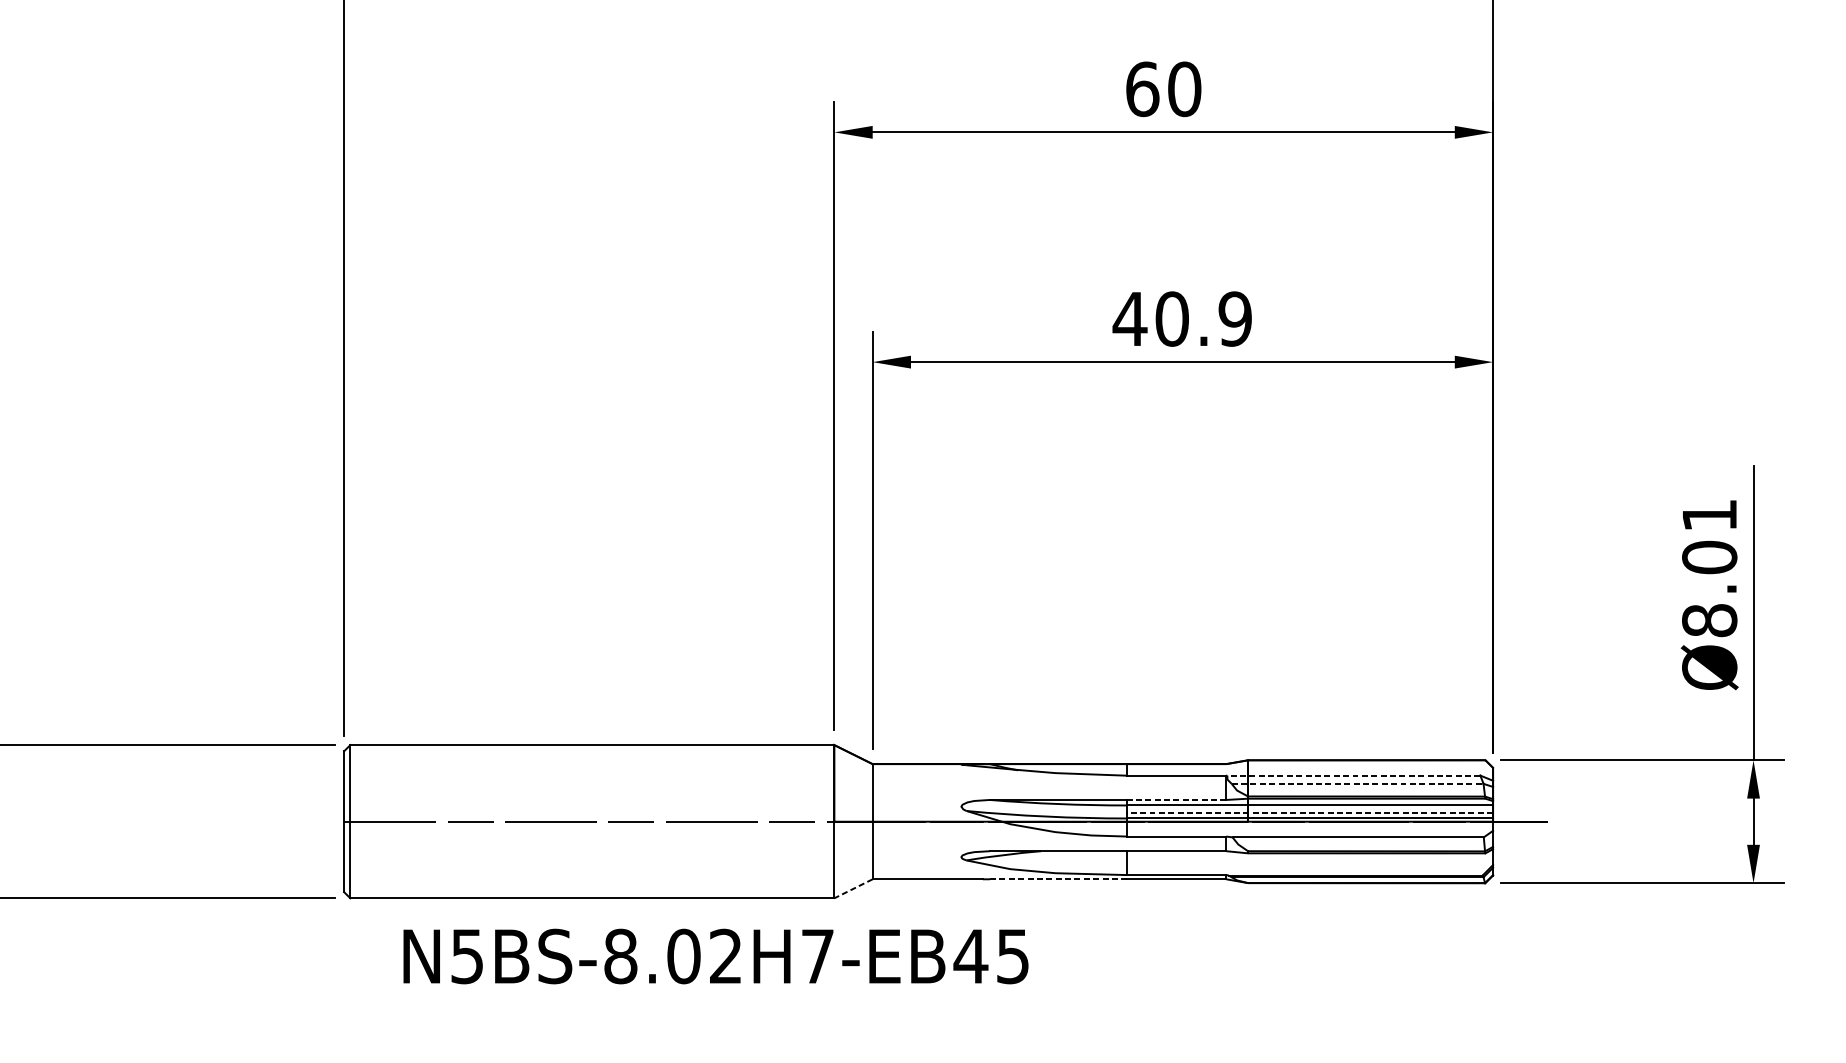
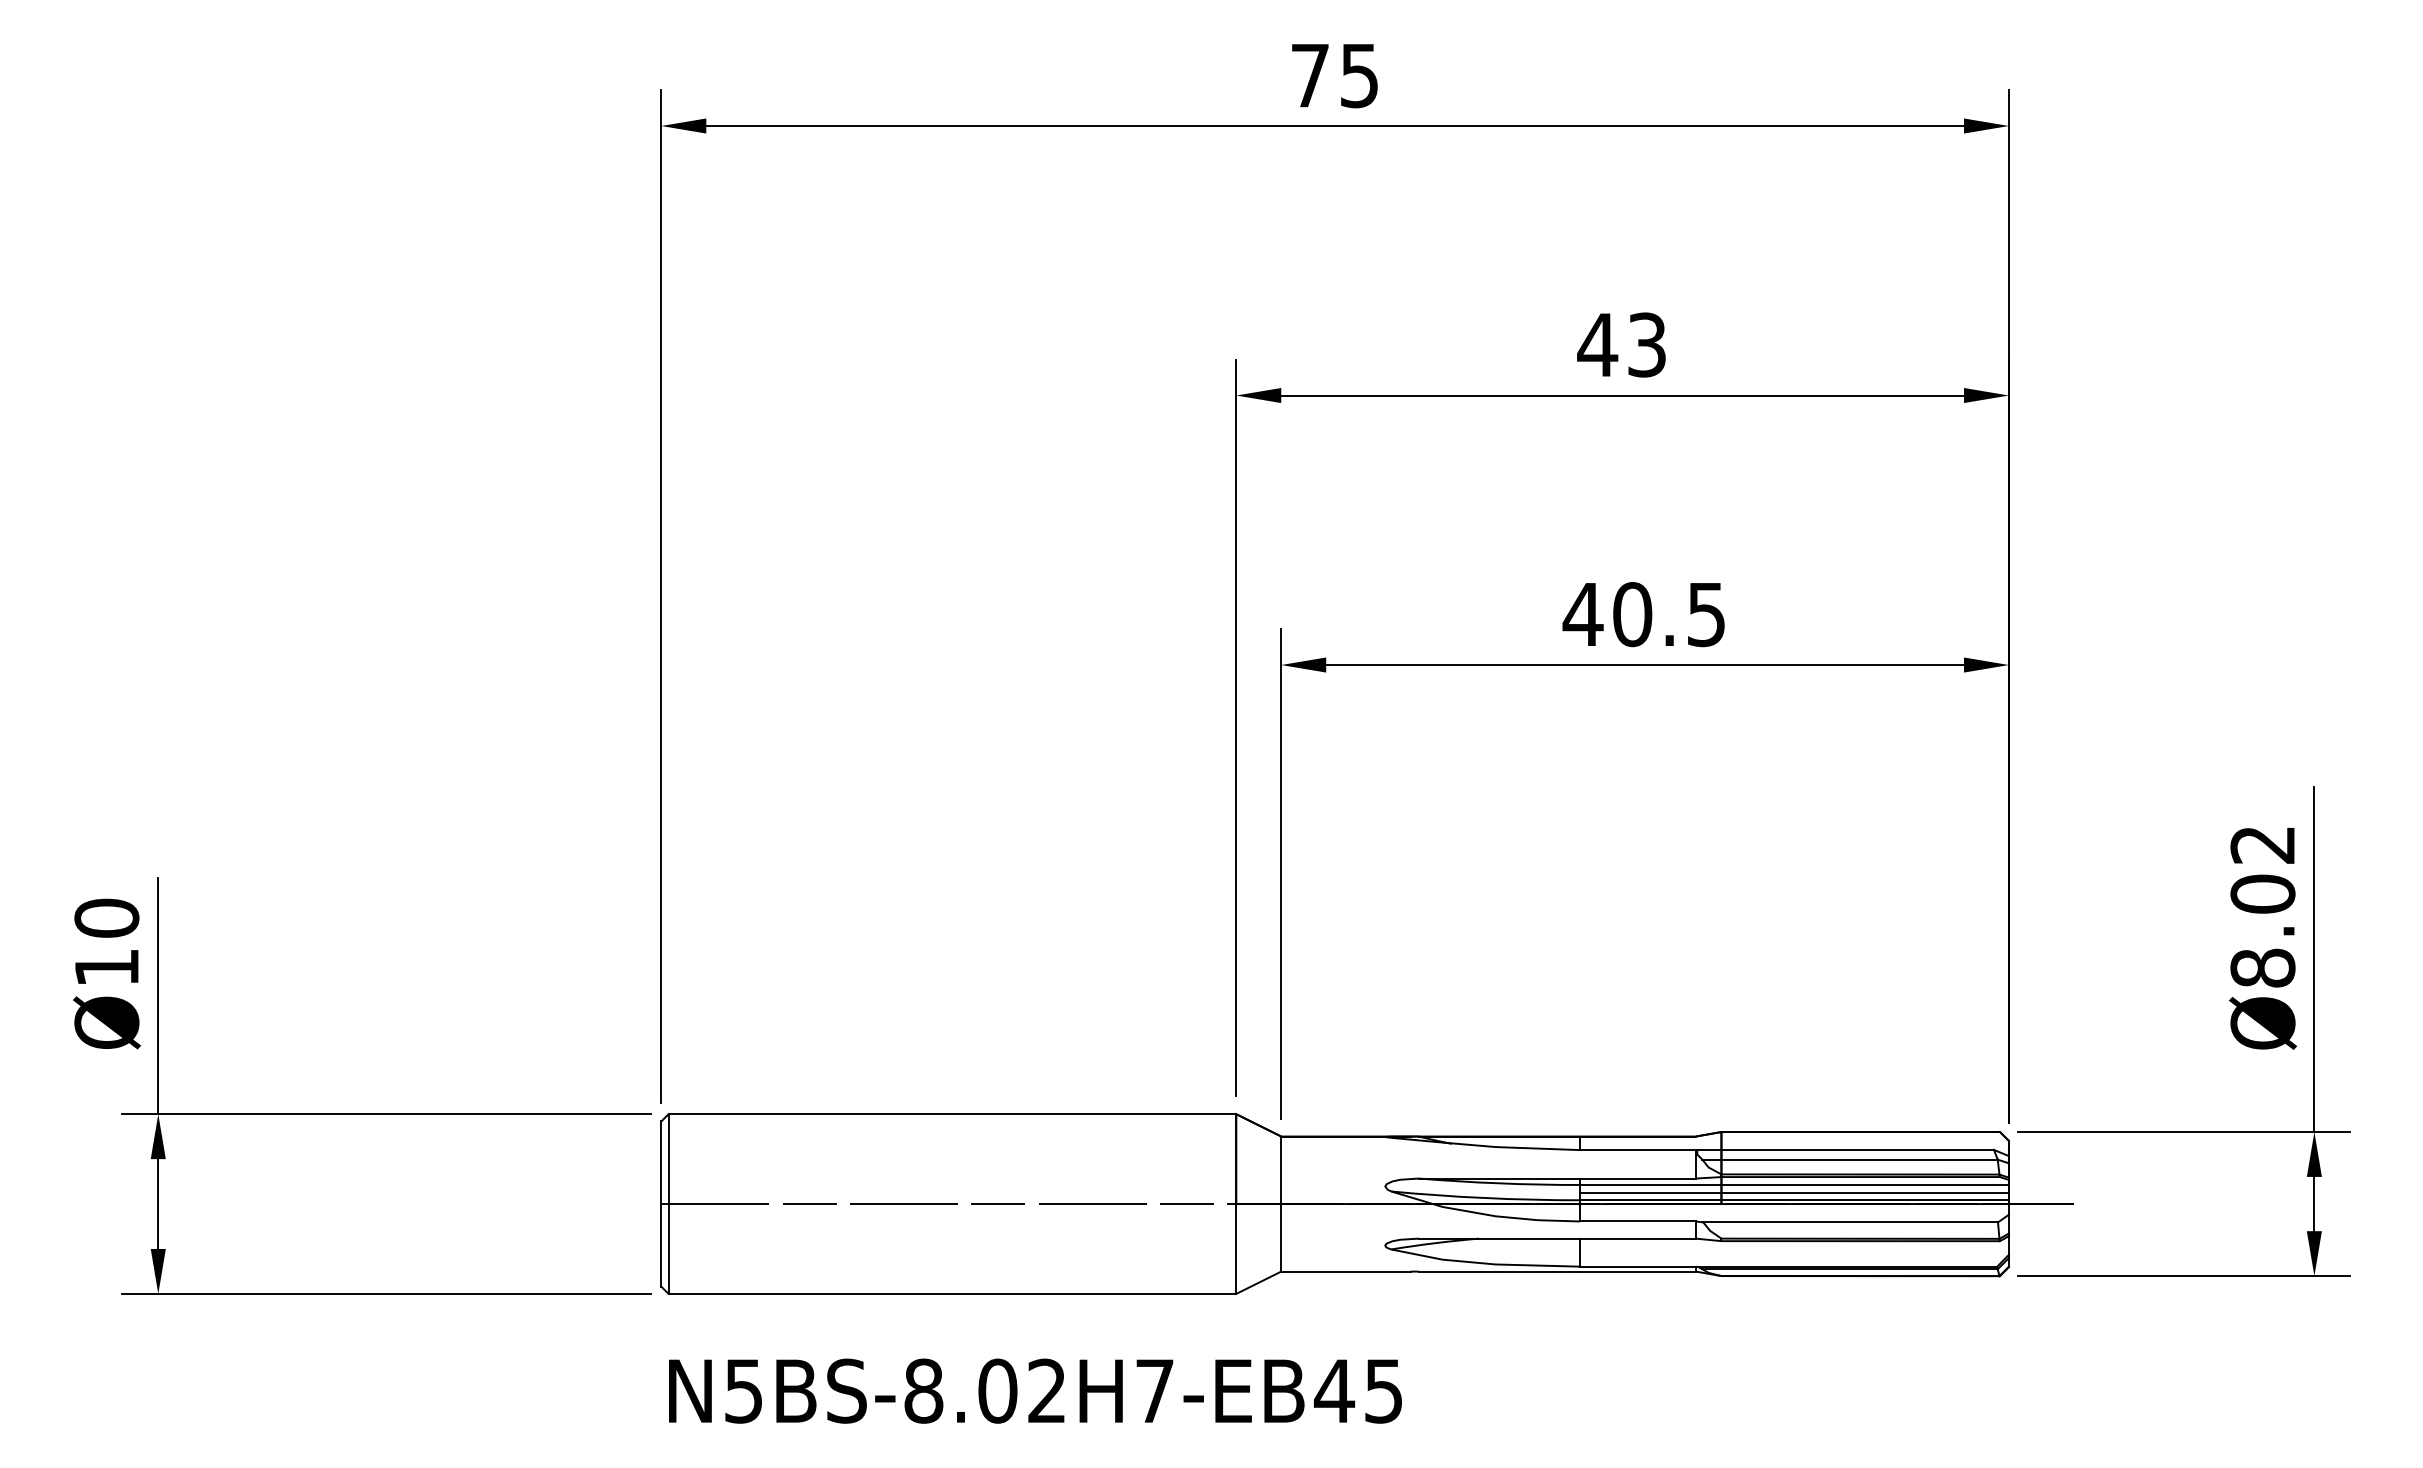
text: (1162, 88) -> (1621, 344), 60 -> 43
text: (1235, 319) -> (1706, 614), 40.9 -> 40.5
text: (1709, 516) -> (2262, 845), Ø8.01 -> Ø8.02
line: (1353, 775) -> (1845, 1149), dashed -> solid
line: (1358, 783) -> (1850, 1159), dashed -> solid
line: (1176, 799) -> (1637, 1178), dashed -> solid
line: (1310, 812) -> (1794, 1193), dashed -> solid
line: (1058, 879) -> (1499, 1271), dashed -> solid
line: (853, 888) -> (1258, 1282), dashed -> solid
text: (716, 955) -> (1035, 1390), moved

